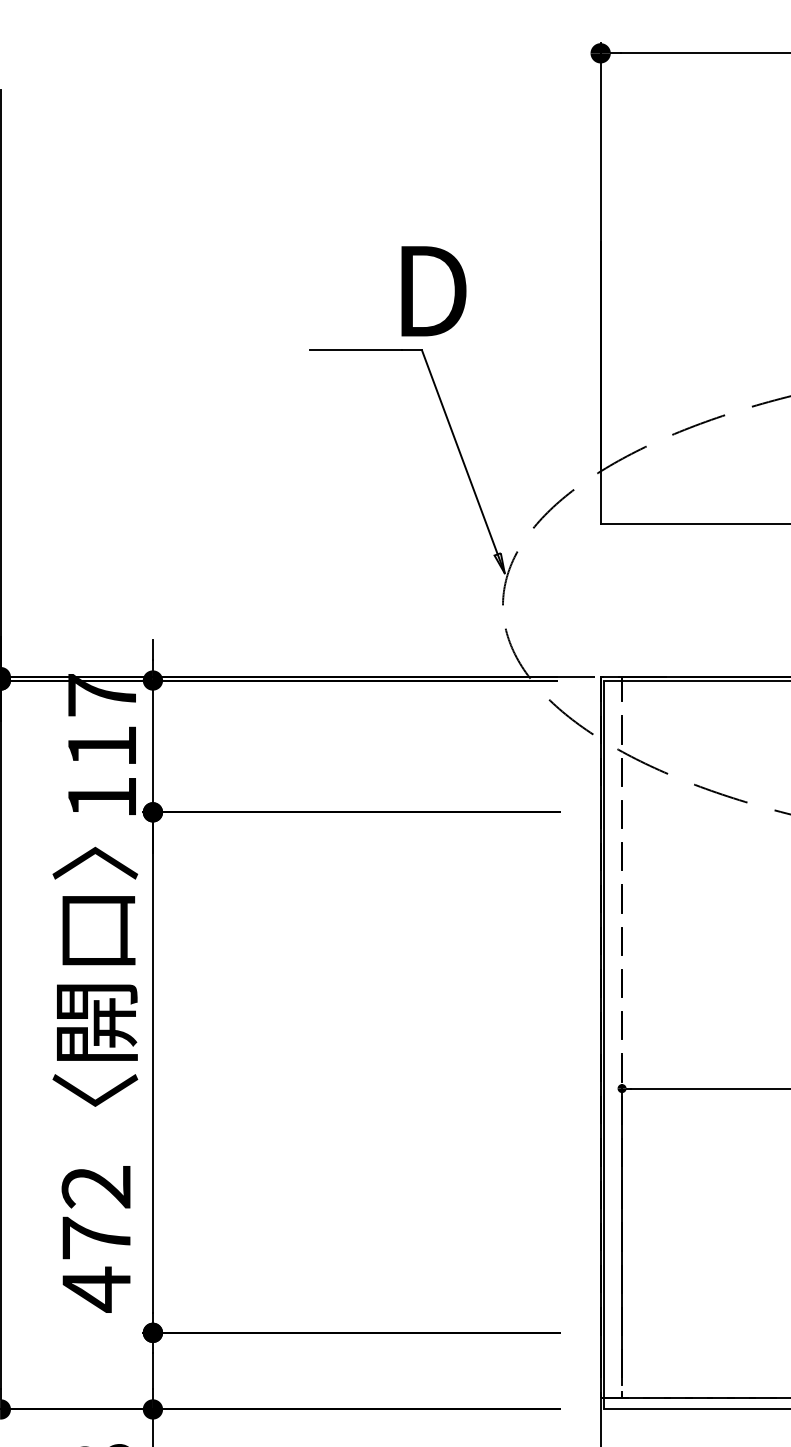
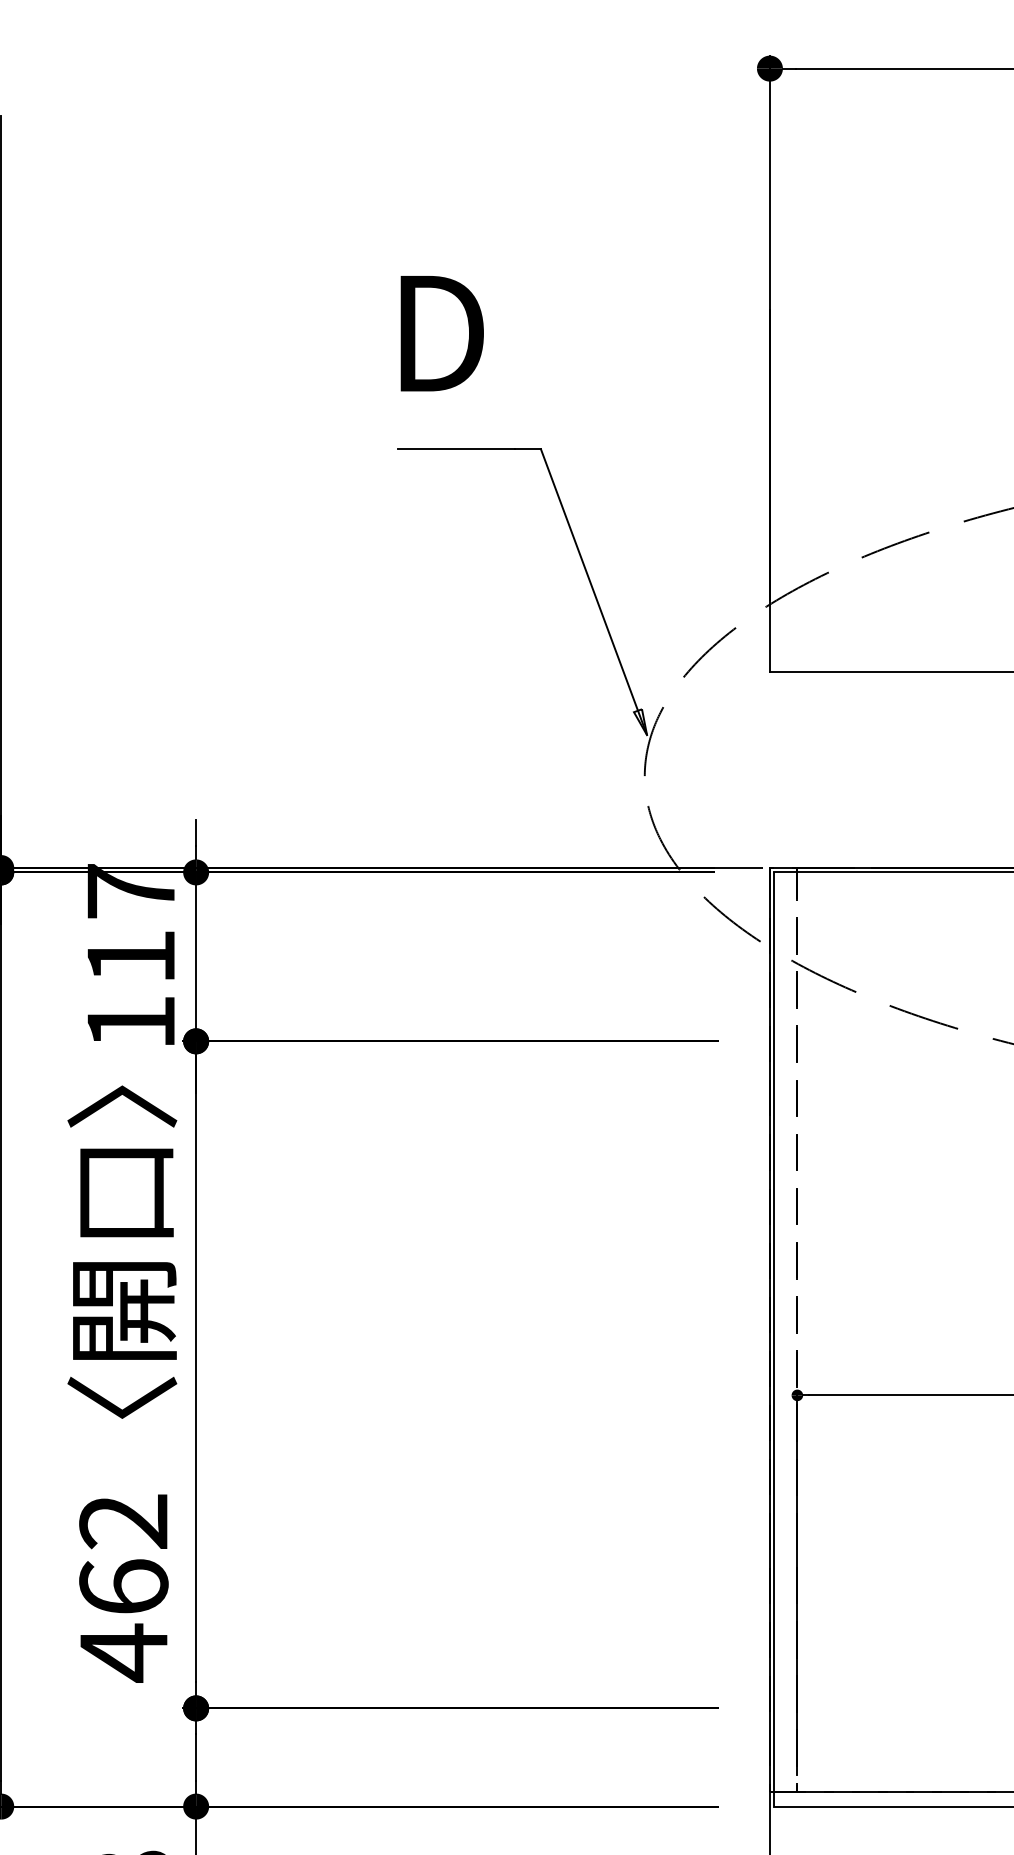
text: (433, 291) -> (441, 333), moved
text: (96, 1237) -> (123, 1586), 472 -> 462

